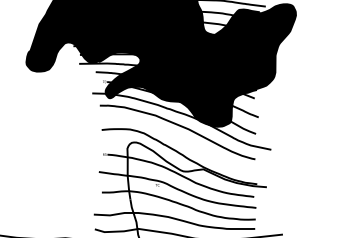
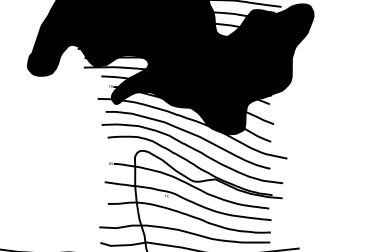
curve: (183, 142) -> (194, 150), added

